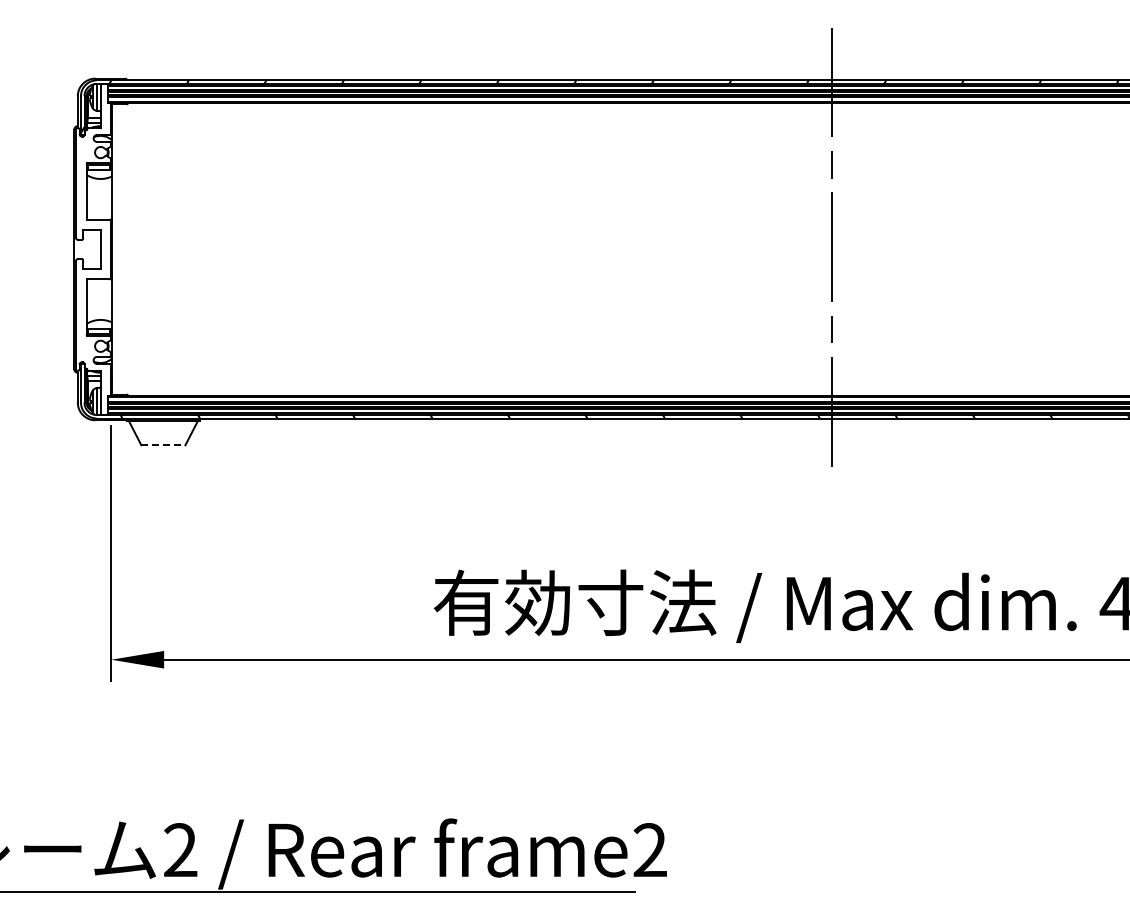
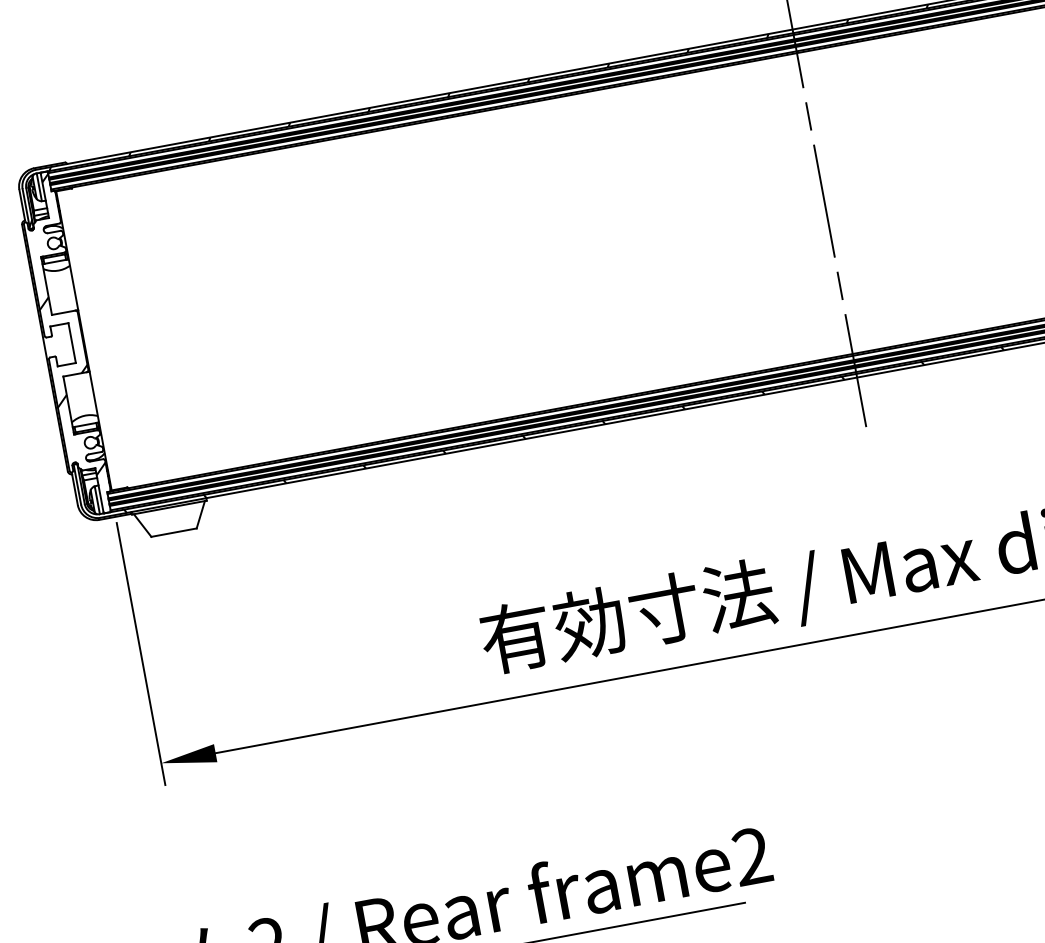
hatch: (93, 232) -> (61, 327), added
line: (163, 445) -> (174, 532), dashed -> solid

